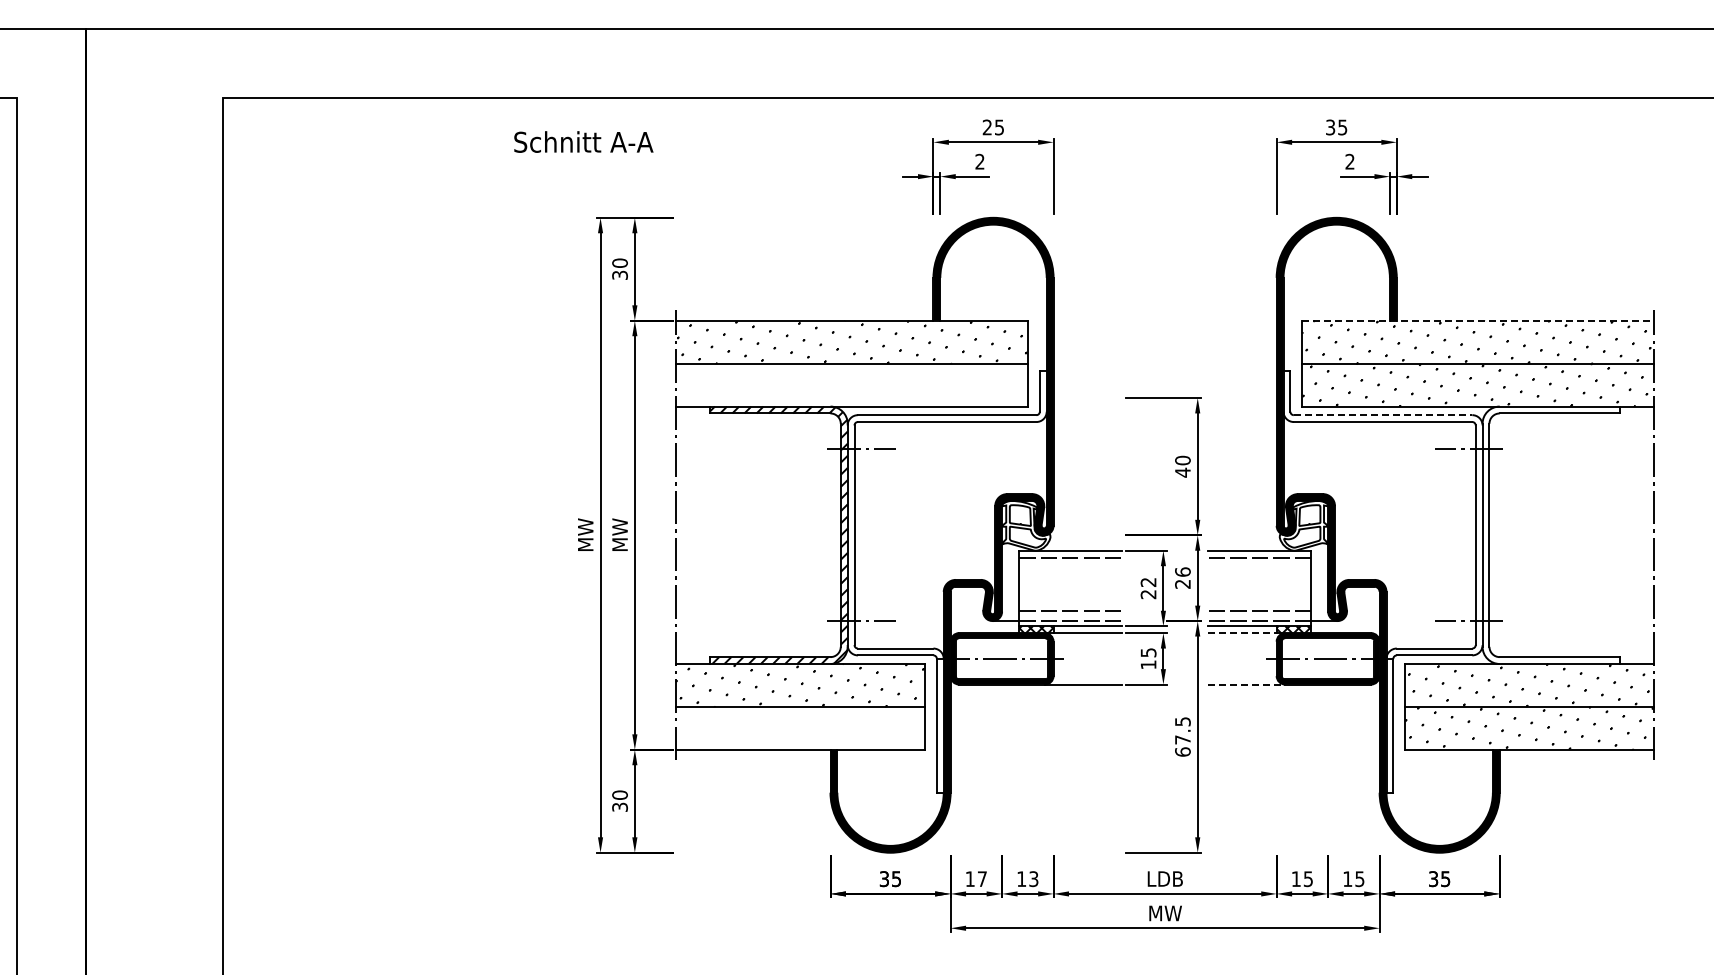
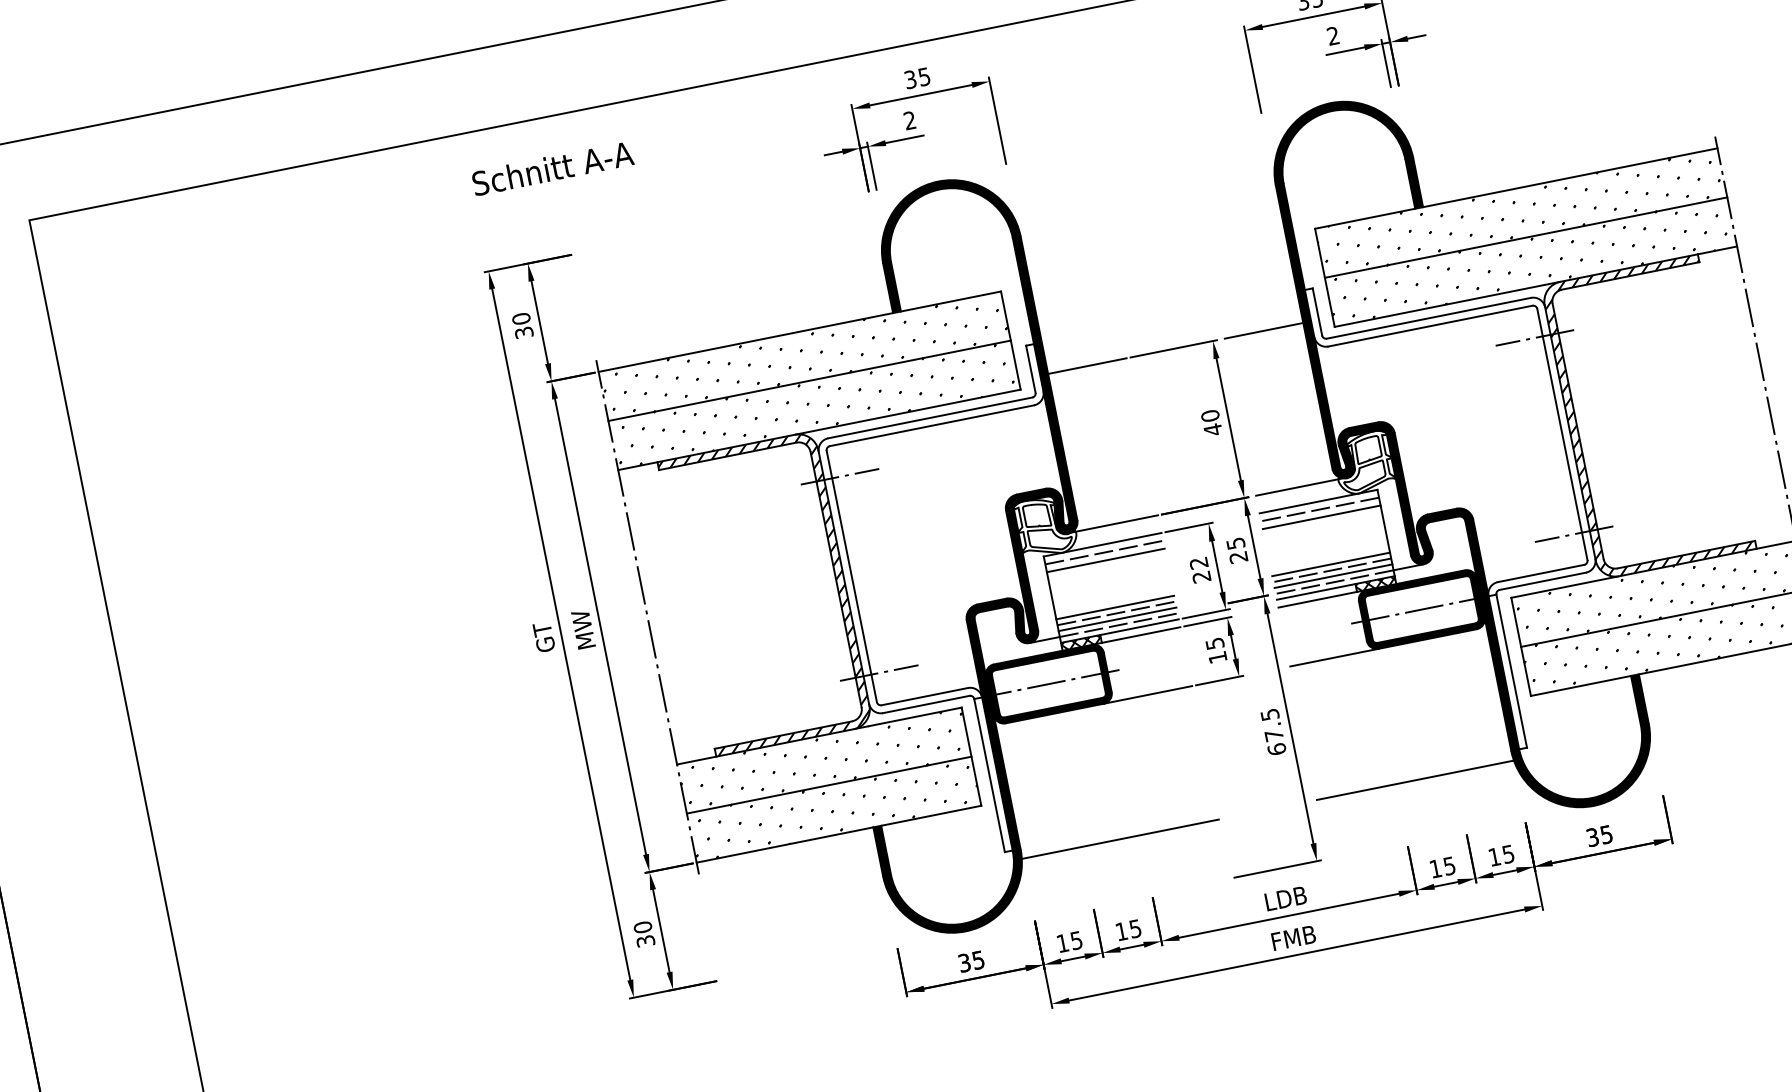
text: (986, 127) -> (909, 79), 25 -> 35
text: (583, 141) -> (552, 167), moved
line: (1478, 320) -> (1516, 188), dashed -> solid
hatch: (850, 384) -> (812, 404), added
line: (1087, 398) -> (1087, 366), added
line: (1242, 398) -> (1264, 331), added
line: (1383, 415) -> (1429, 318), dashed -> solid
text: (585, 534) -> (543, 637), MW -> GT
hatch: (1550, 534) -> (1647, 416), added
line: (1083, 535) -> (1113, 524), added
line: (1247, 535) -> (1301, 486), added
line: (1070, 564) -> (1105, 560), added
line: (1259, 564) -> (1321, 517), added
text: (1182, 571) -> (1235, 542), 26 -> 25
line: (1070, 605) -> (1114, 607), added
line: (1259, 605) -> (1331, 564), added
line: (1070, 615) -> (1117, 618), added
line: (1259, 615) -> (1333, 575), added
line: (1242, 633) -> (1318, 600), dashed -> solid
line: (1246, 684) -> (1334, 657), dashed -> solid
hatch: (800, 727) -> (833, 808), added
line: (1036, 801) -> (1120, 839), added
line: (1294, 801) -> (1415, 780), added
text: (1033, 878) -> (1134, 928), 13 -> 15
text: (981, 879) -> (1075, 941), 17 -> 15
text: (1164, 913) -> (1292, 938), MW -> FMB

